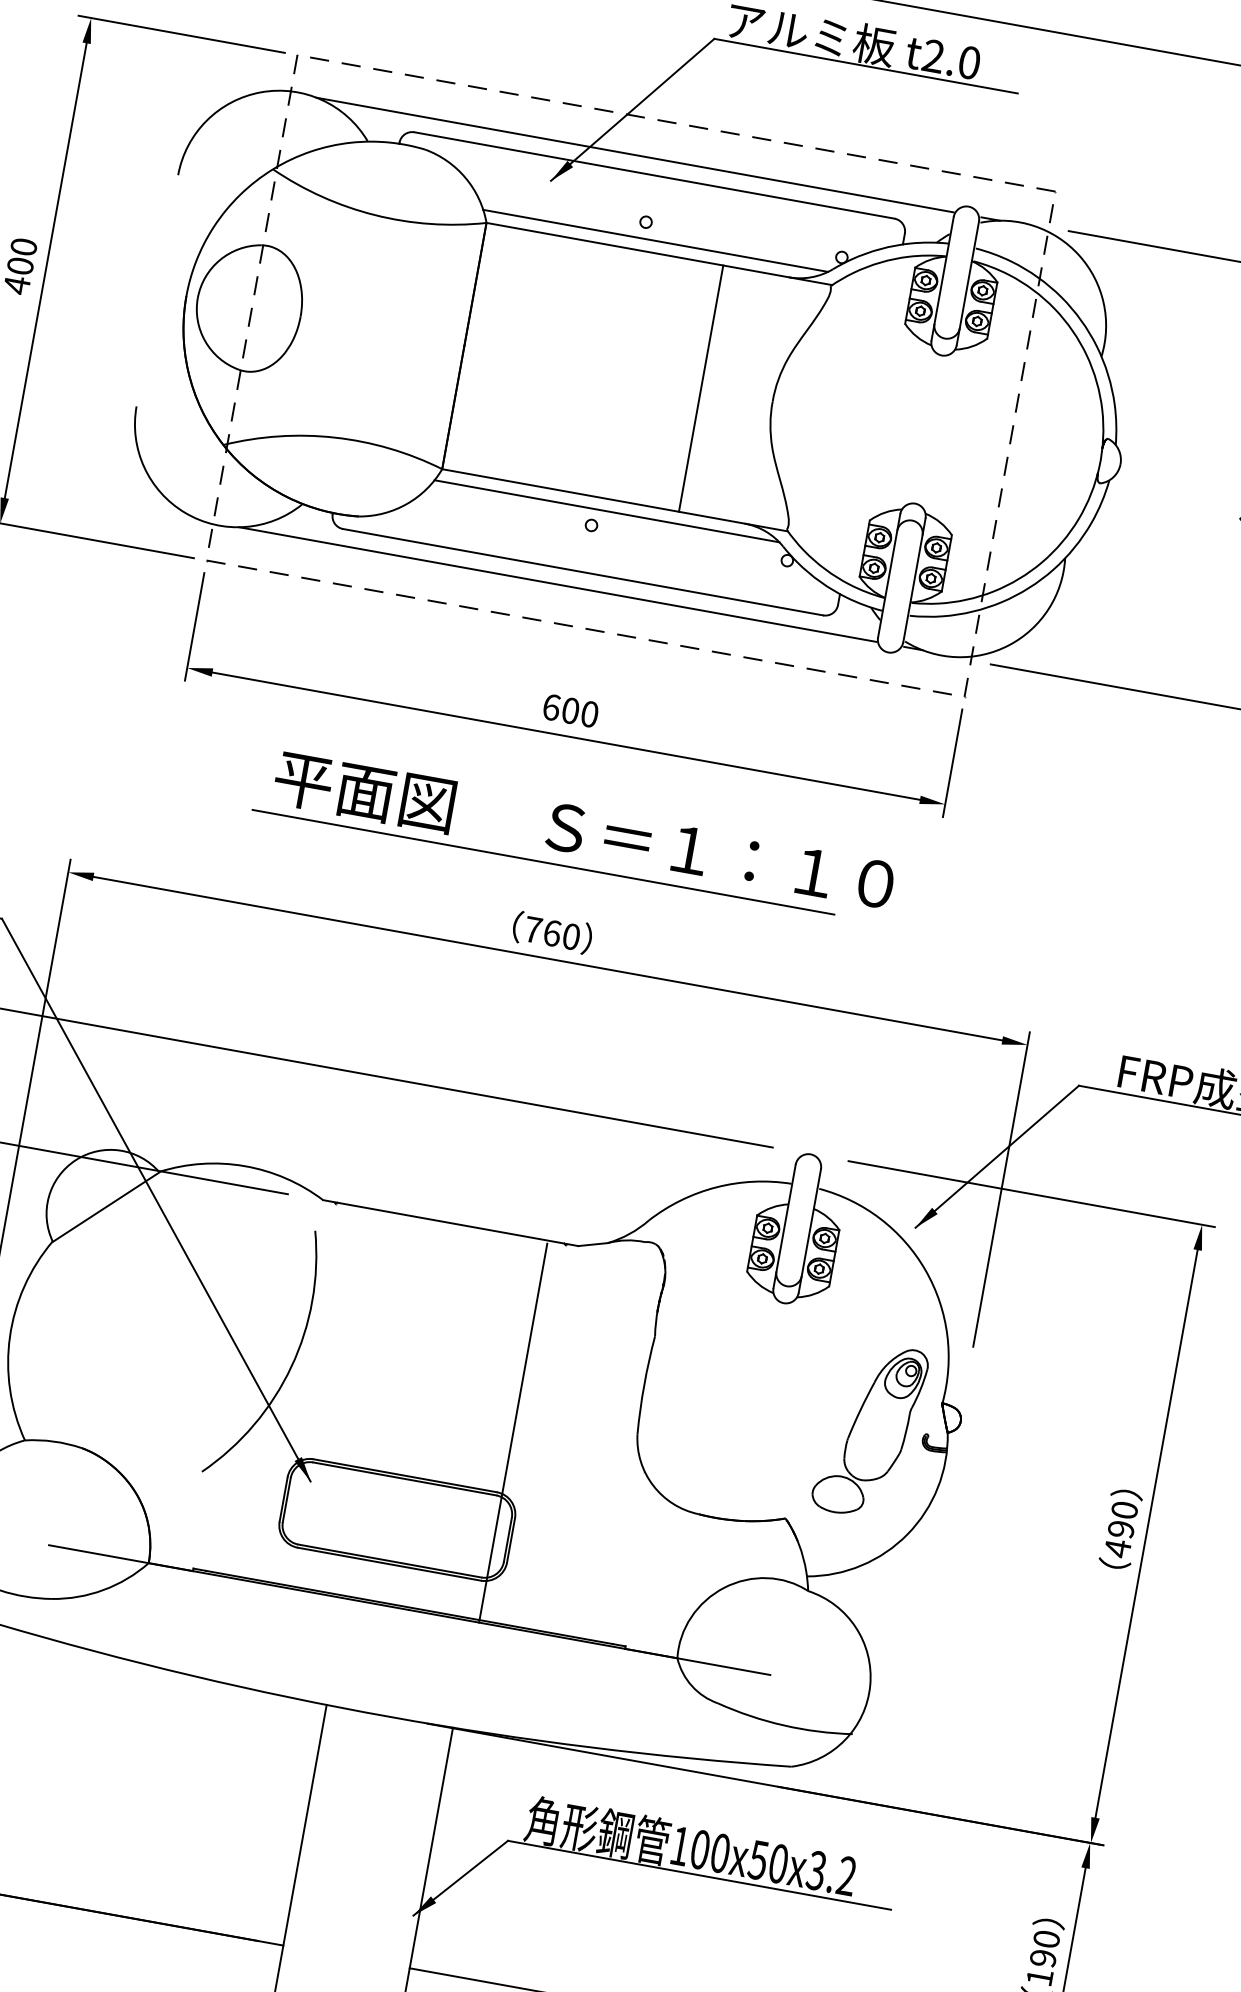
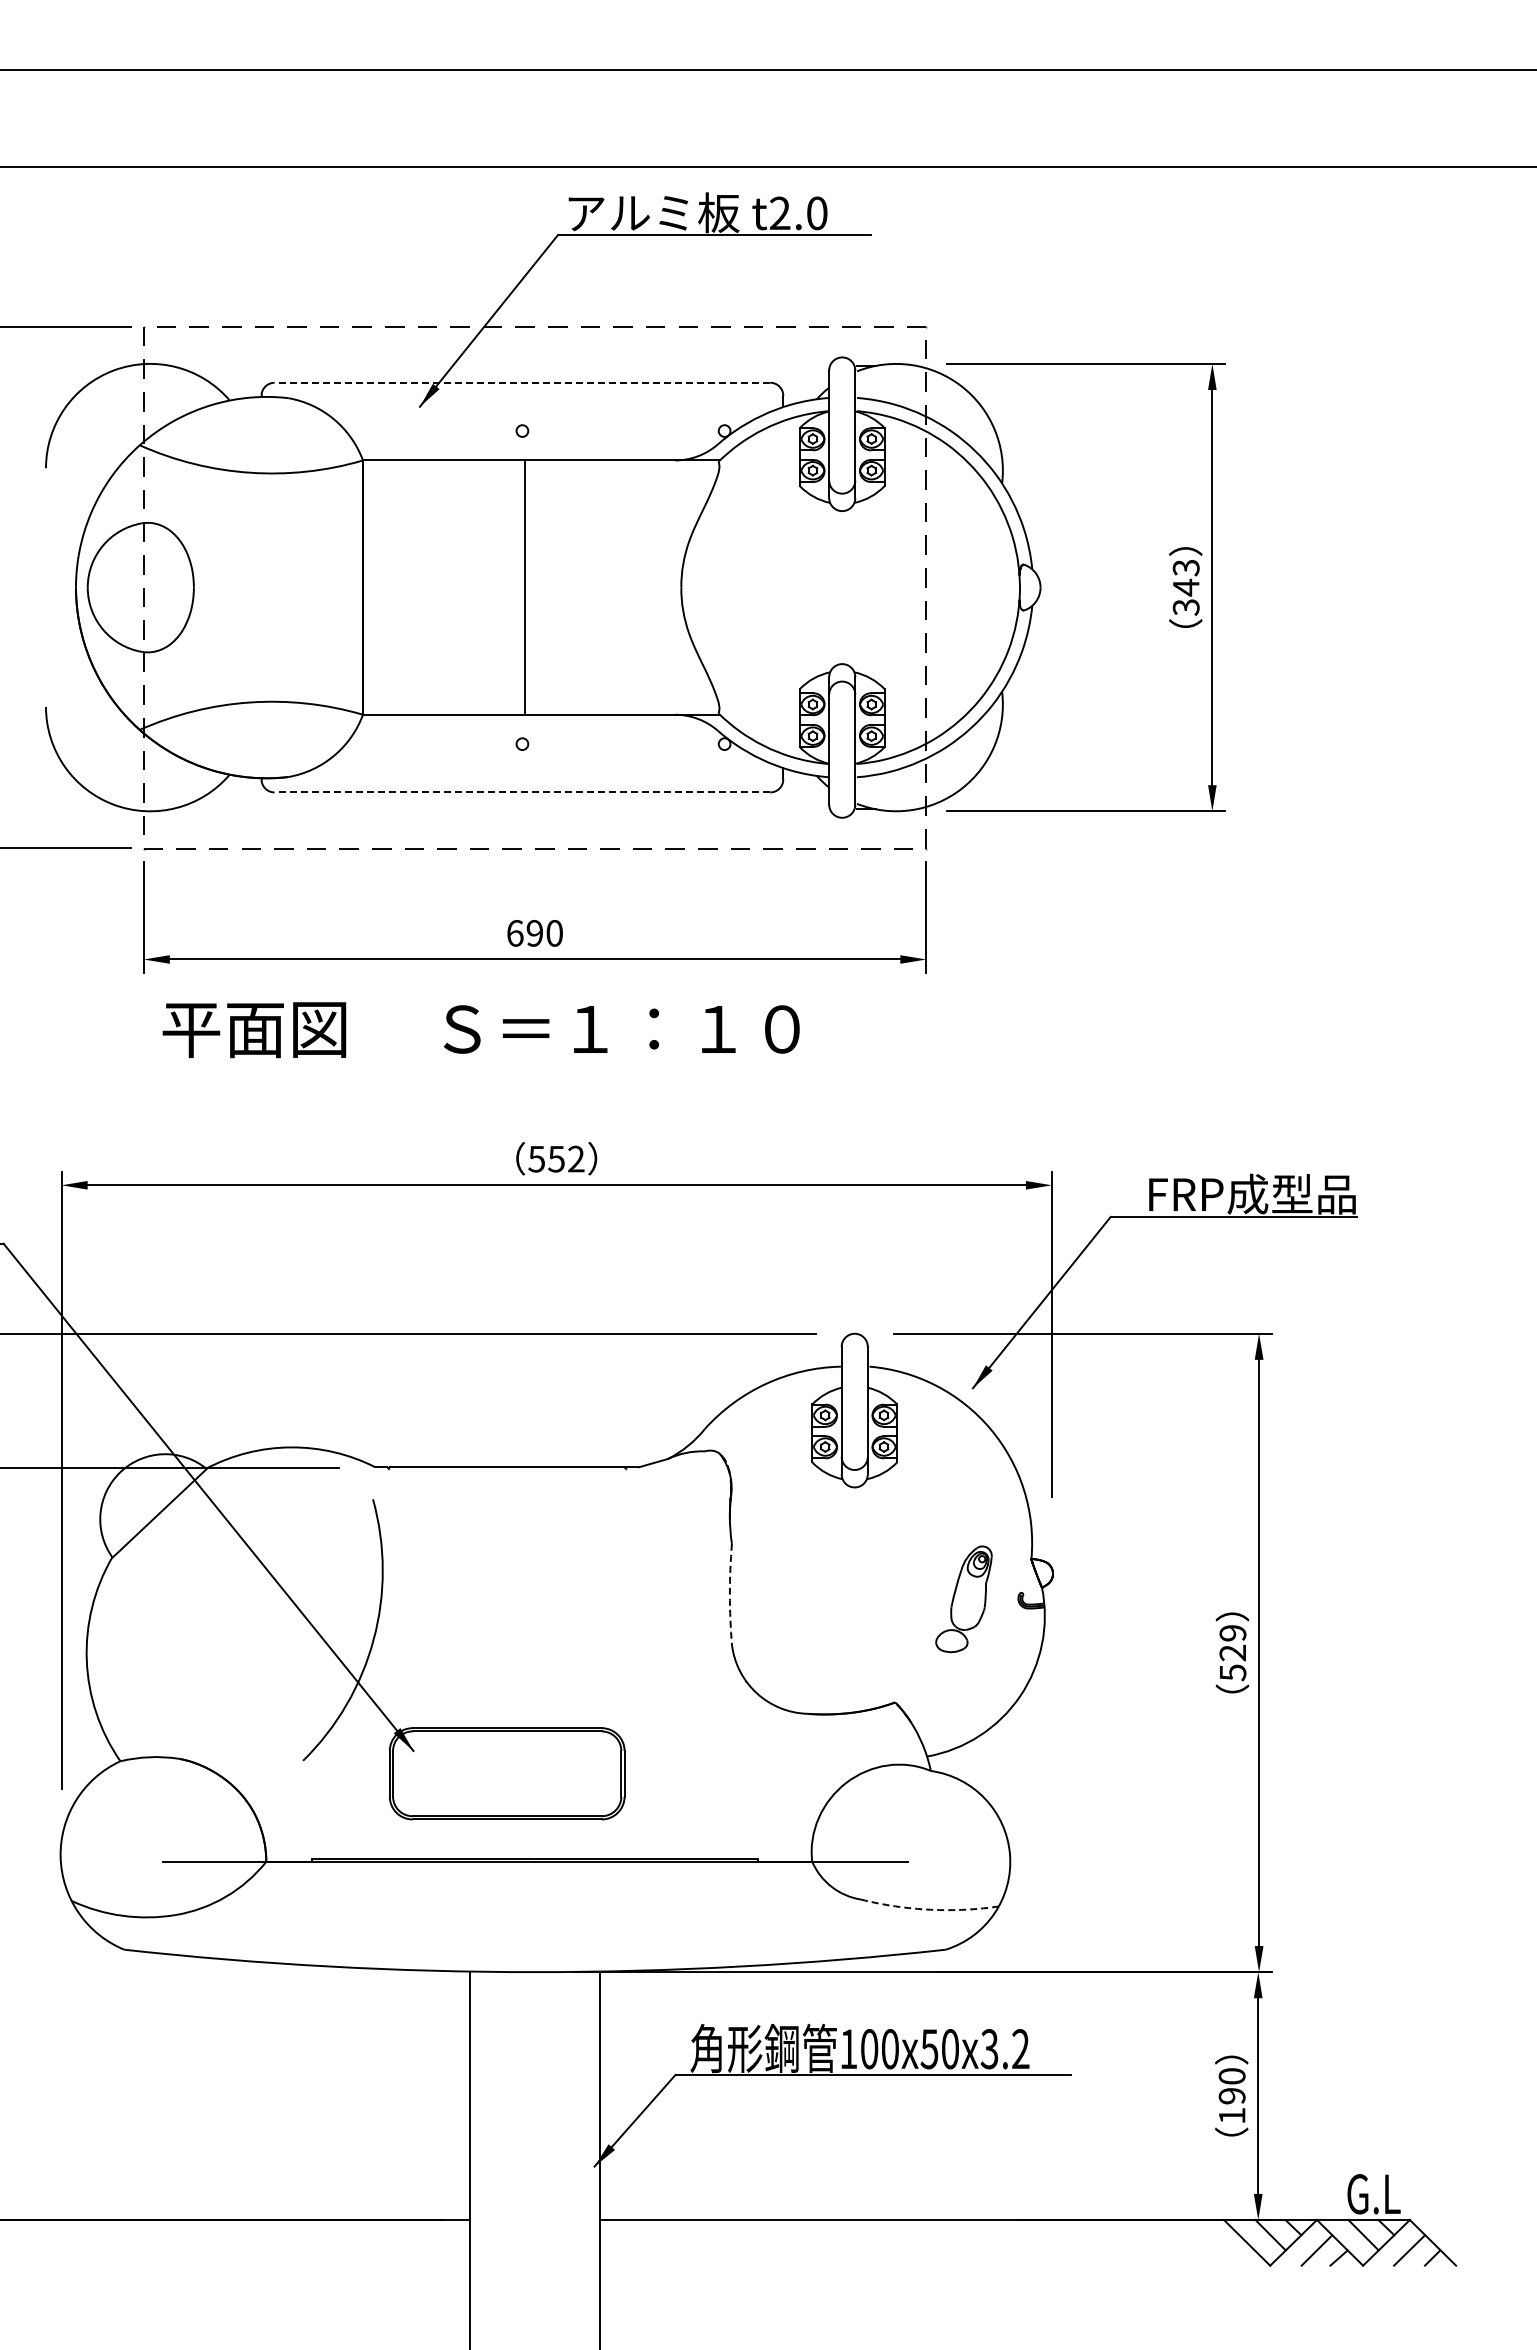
line: (635, 154) -> (499, 365), removed
line: (654, 175) -> (522, 382), solid -> dashed
line: (655, 241) -> (535, 448), removed
line: (701, 388) -> (525, 587), moved
line: (607, 511) -> (535, 727), removed
line: (583, 572) -> (522, 792), solid -> dashed
line: (557, 584) -> (499, 809), removed
text: (570, 710) -> (534, 933), 600 -> 690
text: (583, 832) -> (480, 1030), moved
line: (543, 861) -> (534, 1089), removed
text: (552, 932) -> (556, 1158), 760 -> 552
arc: (643, 1385) -> (729, 1594), solid -> dashed
part: (869, 1430) -> (963, 1599), size x0.6
line: (513, 1432) -> (607, 1665), removed
text: (1120, 1529) -> (1232, 1653), 490 -> 529
arc: (783, 1725) -> (930, 1909), solid -> dashed

